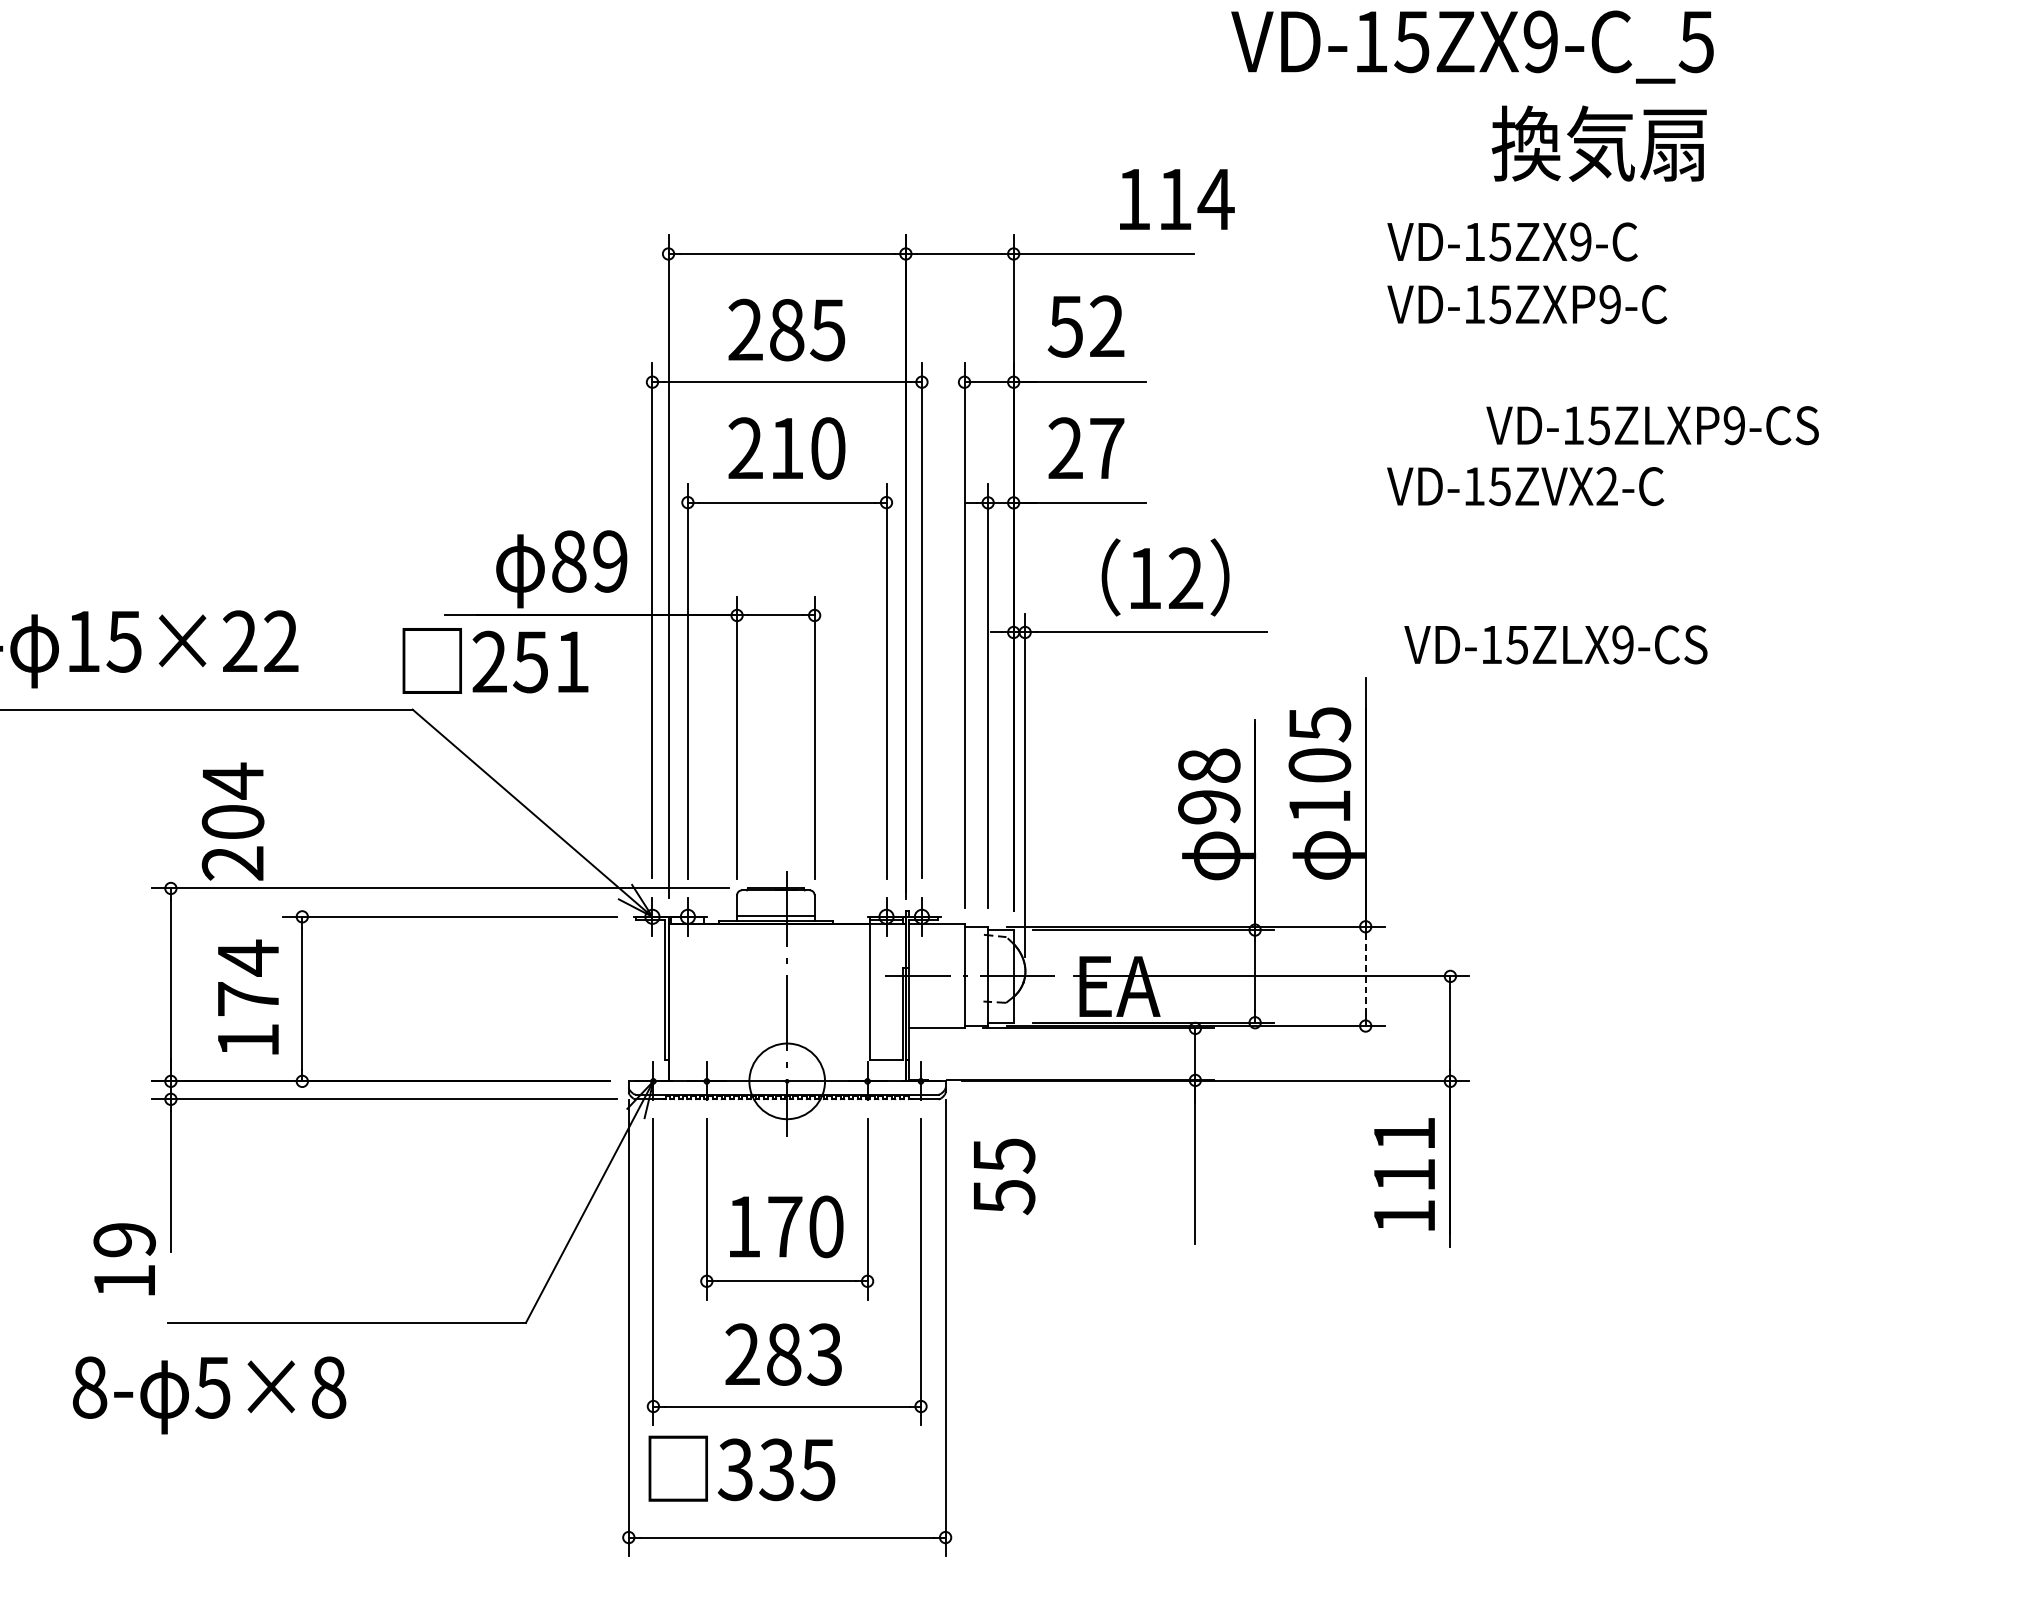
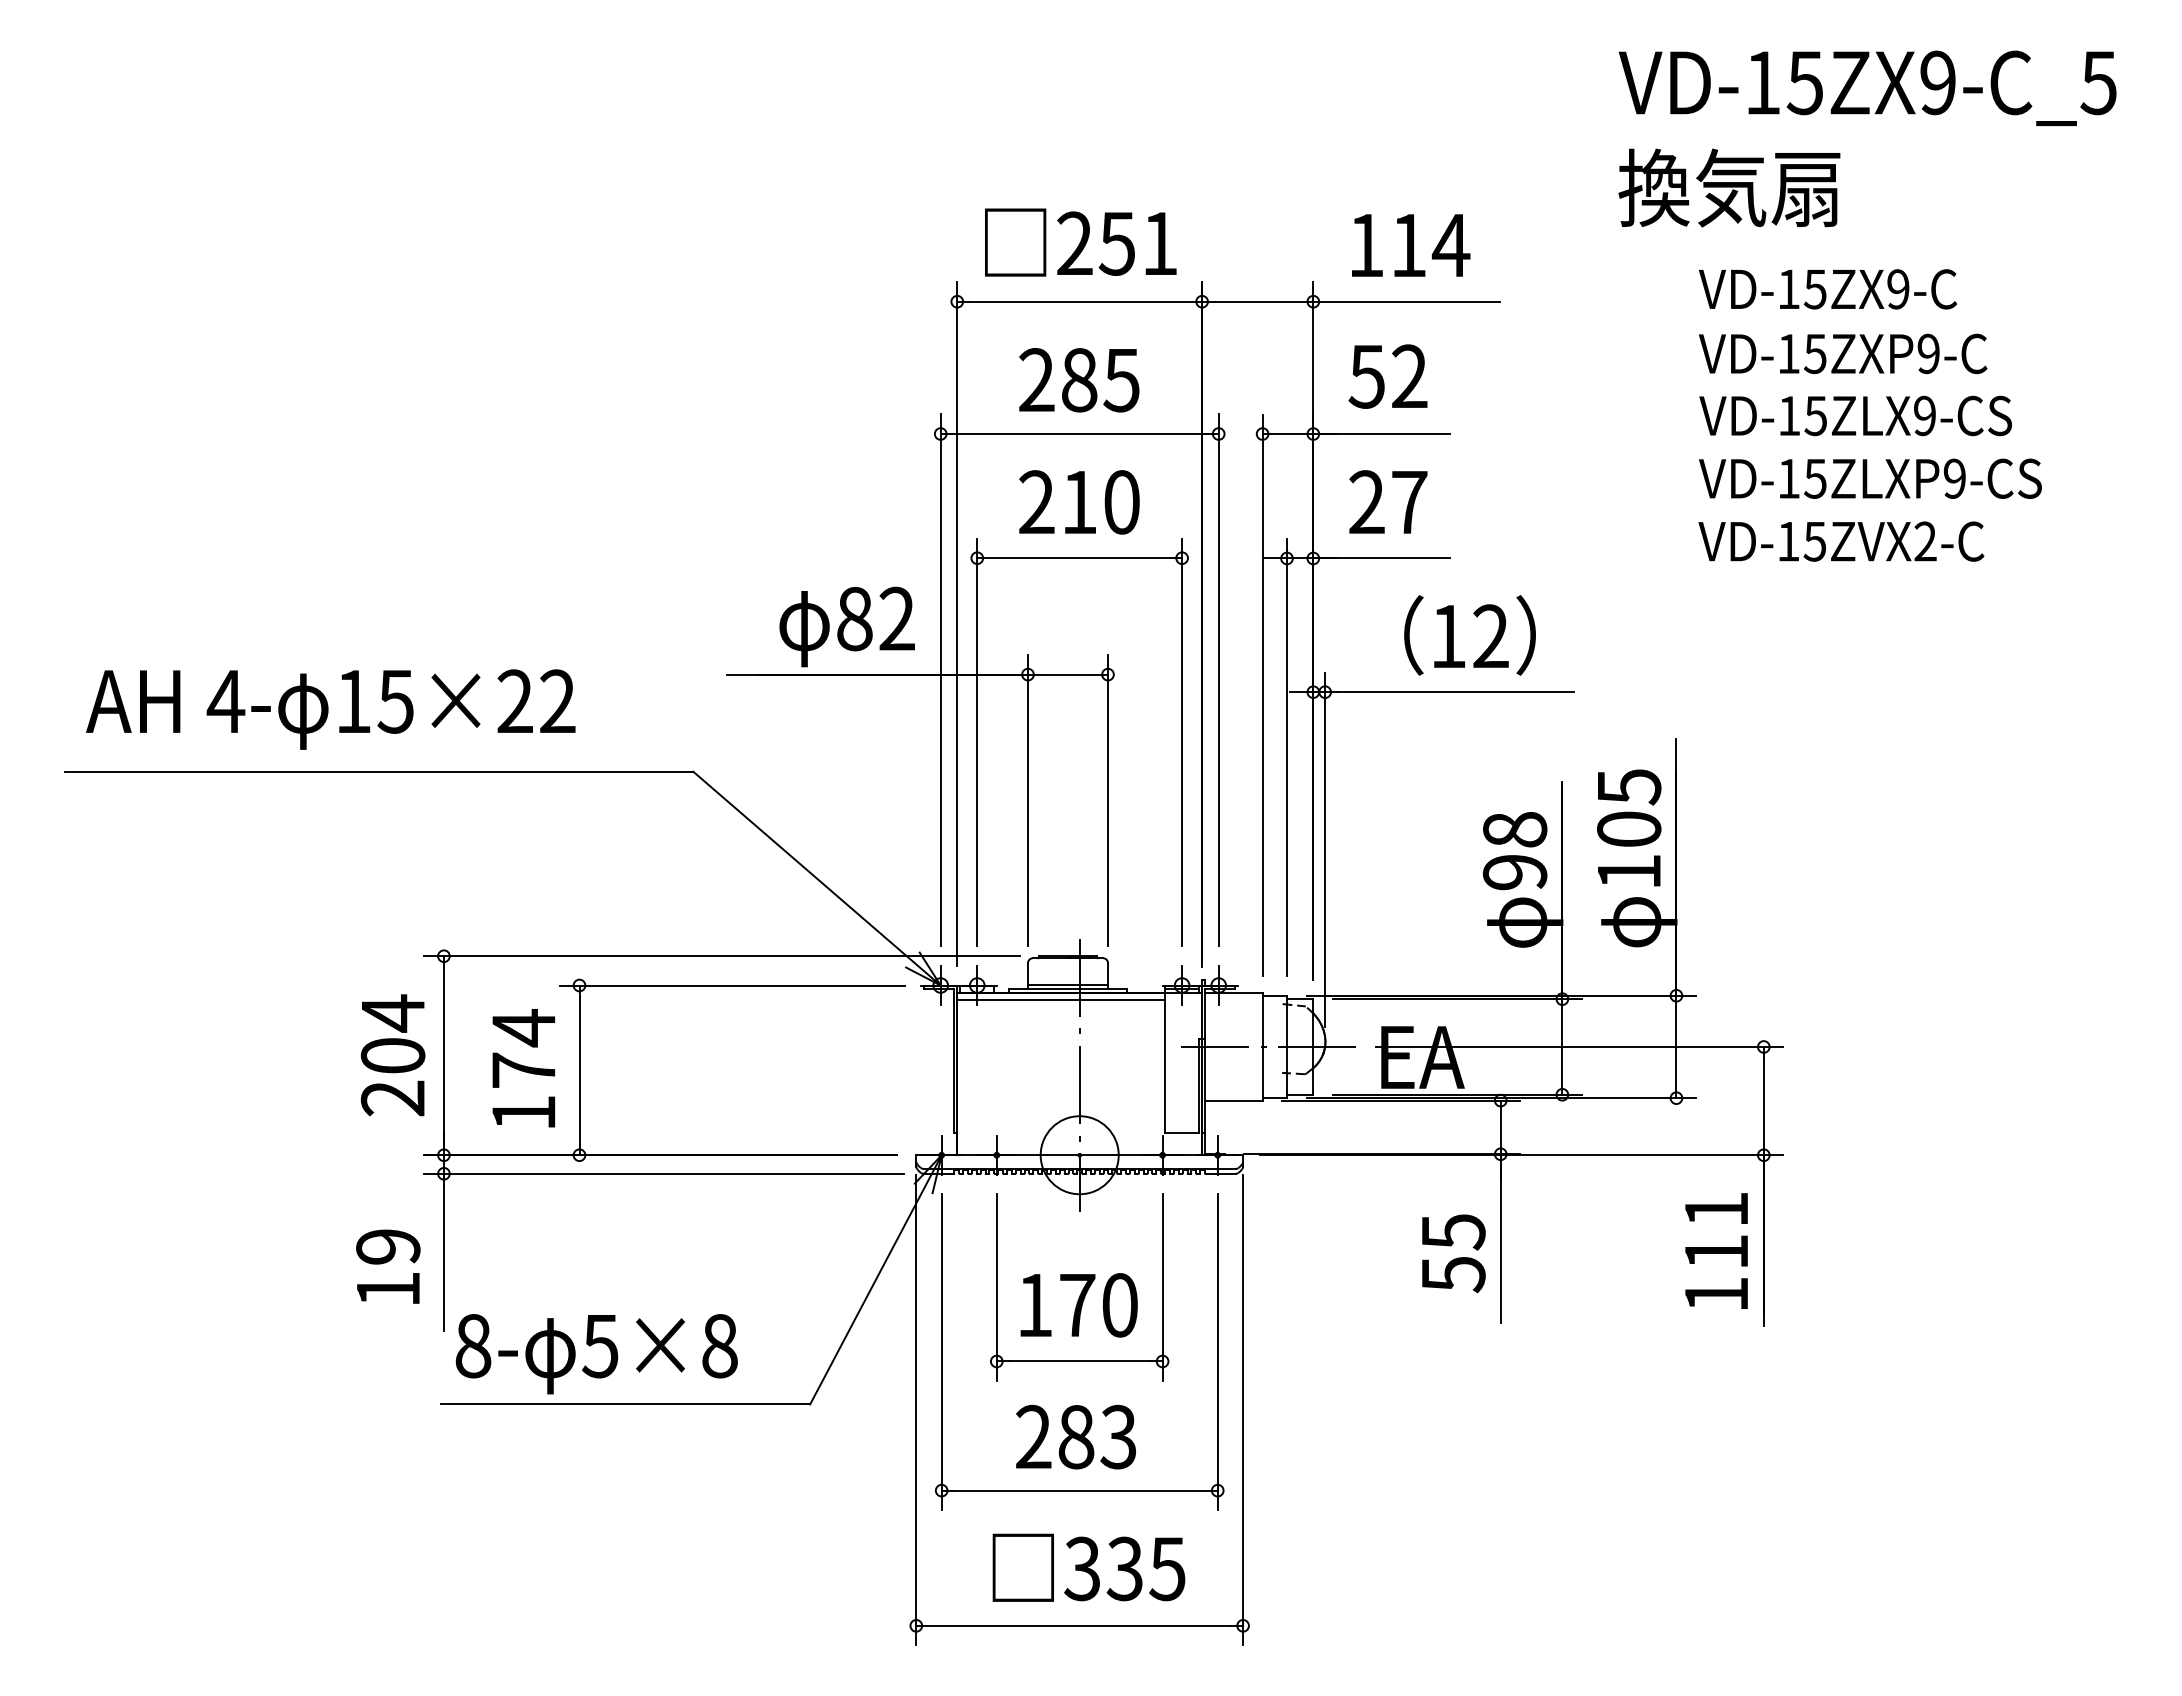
text: (1472, 46) -> (1867, 87), moved
text: (1599, 143) -> (1729, 187), moved
text: (1177, 199) -> (1411, 245), moved
text: (1652, 425) -> (1870, 478), moved
text: (609, 562) -> (896, 619), 89 -> 82
text: (1555, 644) -> (1855, 415), moved
text: (495, 660) -> (1080, 242), moved
text: (232, 821) -> (392, 1055), moved
line: (769, 931) -> (1061, 1000), added
line: (1365, 975) -> (1676, 1046), dashed -> solid
text: (1004, 1176) -> (1453, 1253), moved
text: (124, 1259) -> (388, 1266), moved
text: (209, 1395) -> (596, 1354), moved
text: (741, 1468) -> (1088, 1567), moved

